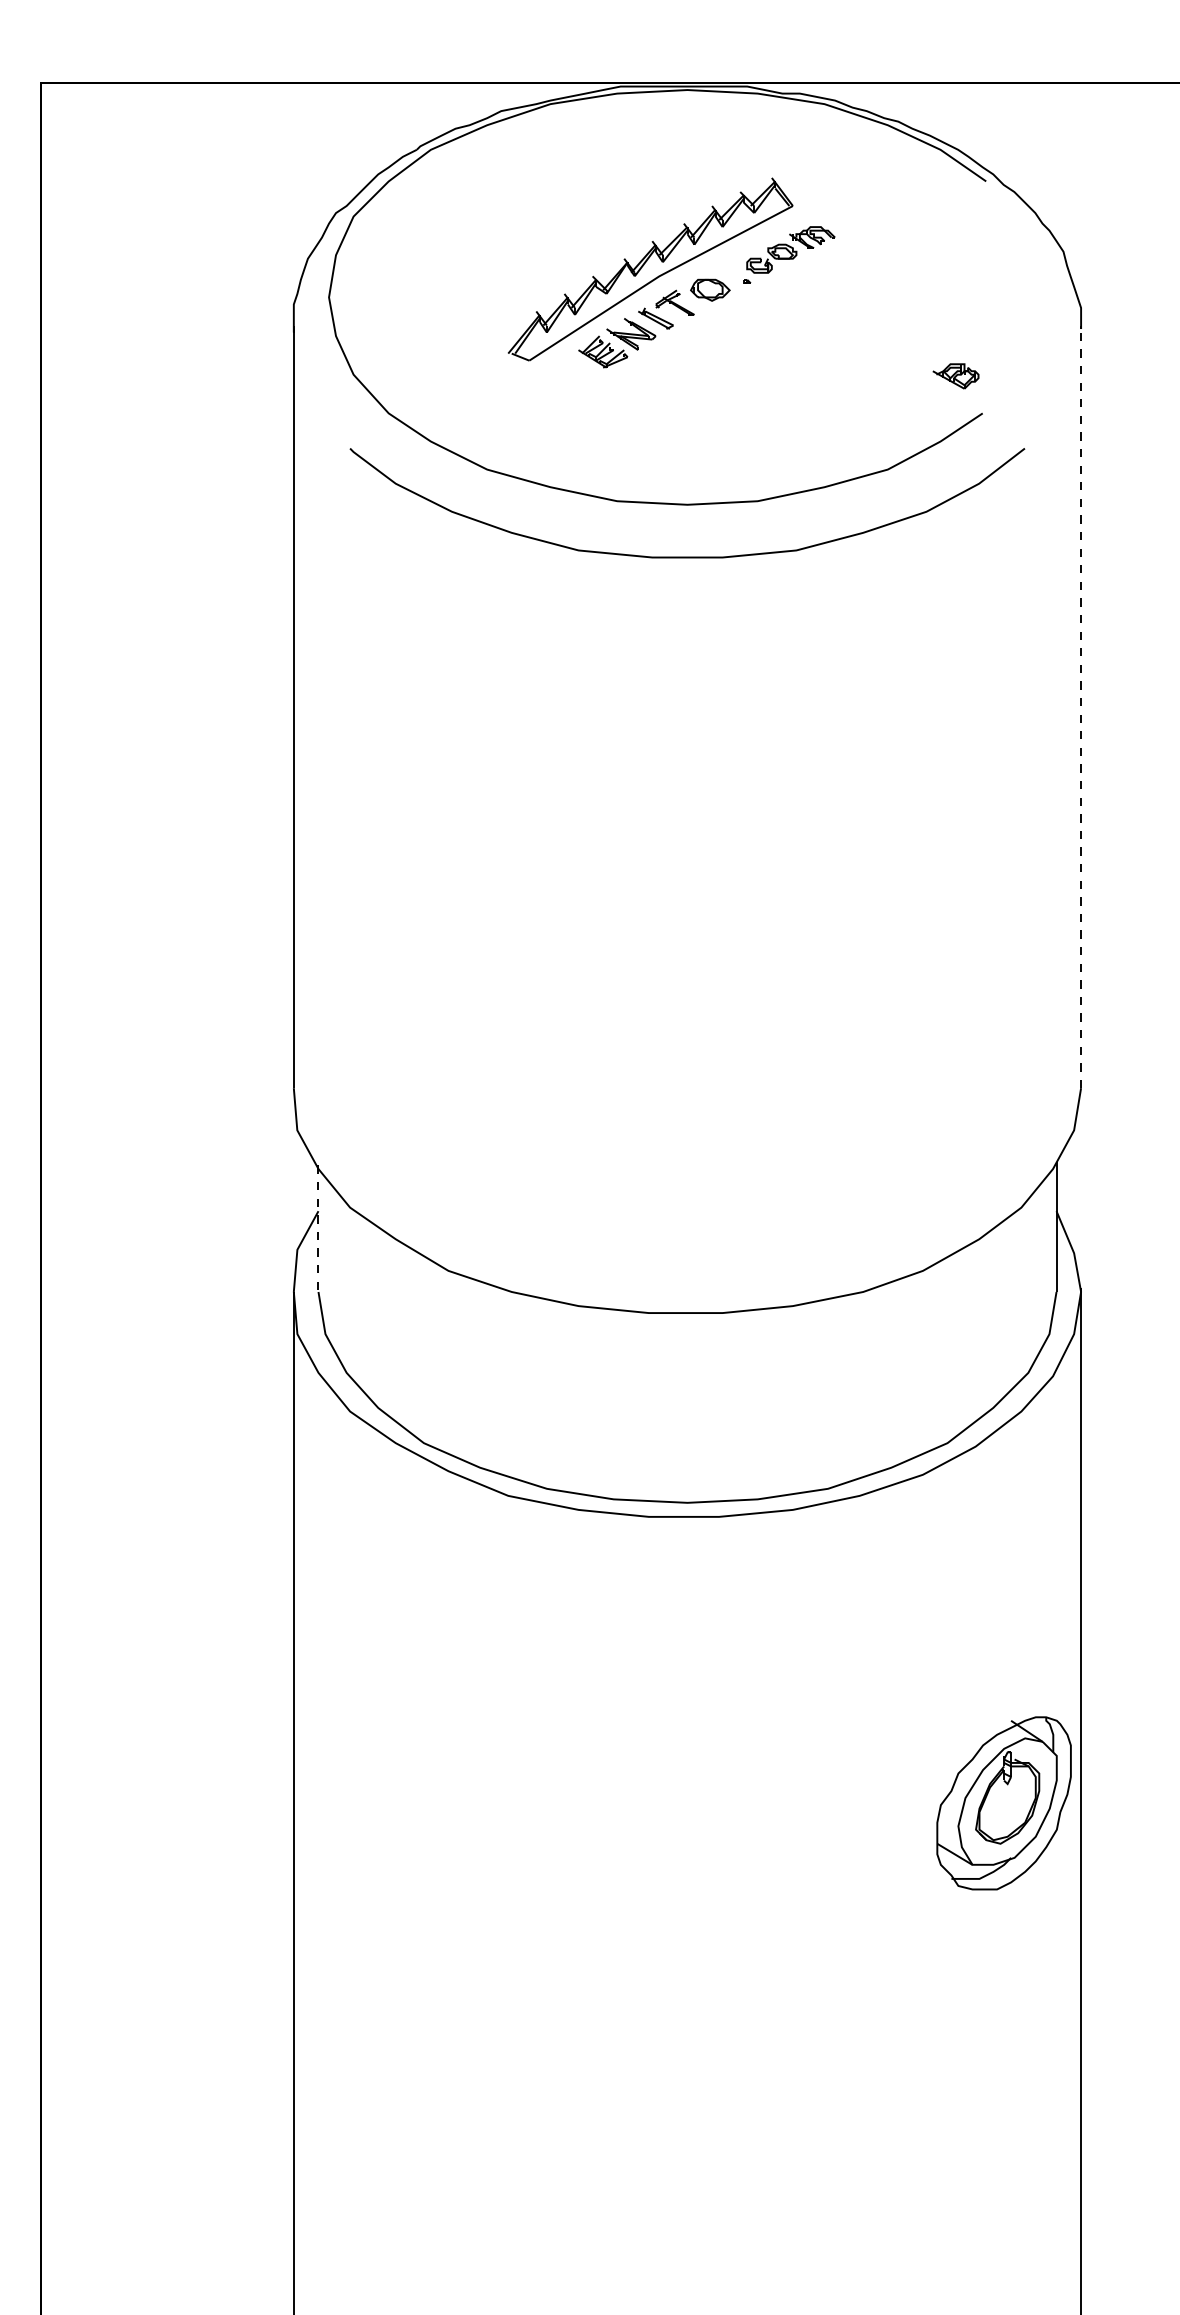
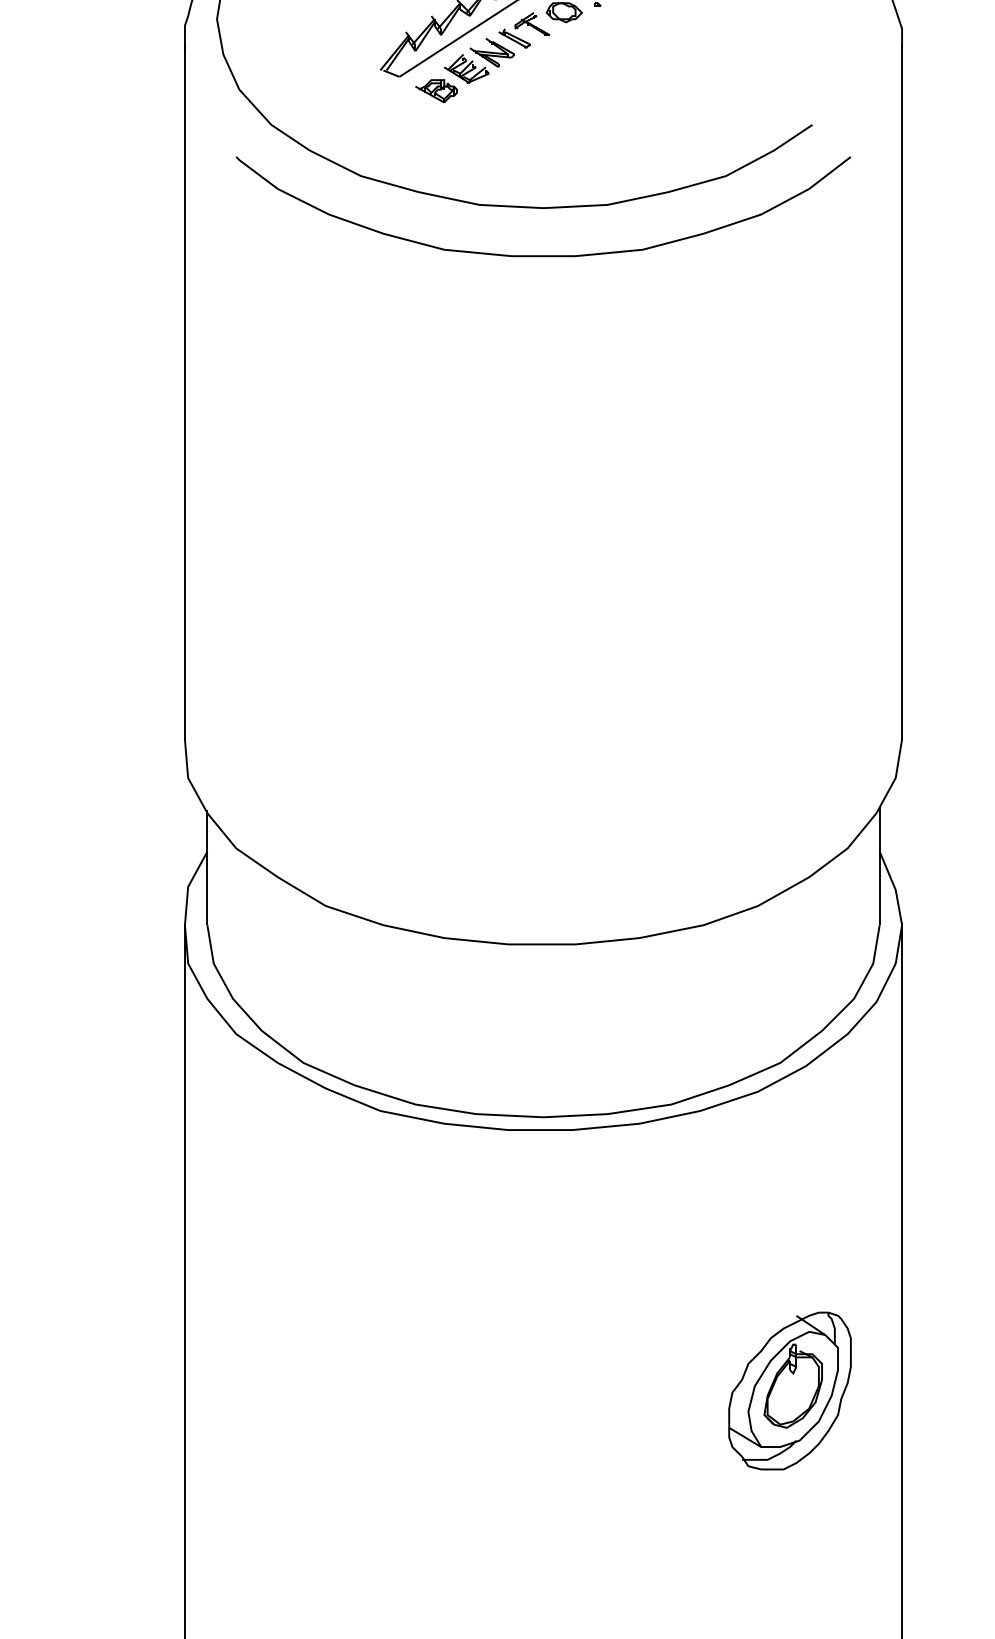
part: (955, 376) -> (436, 91), moved
line: (1081, 706) -> (902, 391), dashed -> solid
line: (318, 1229) -> (207, 868), dashed -> solid
part: (1003, 1803) -> (789, 1391), moved

